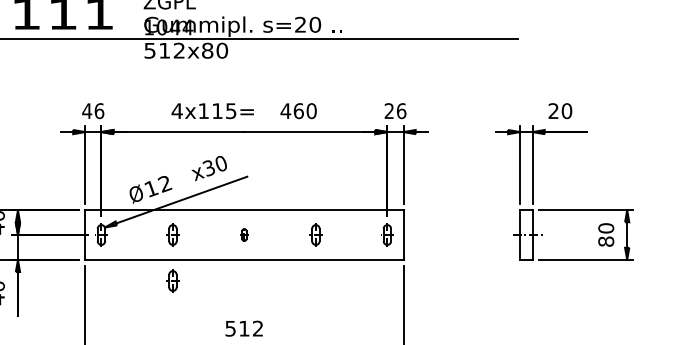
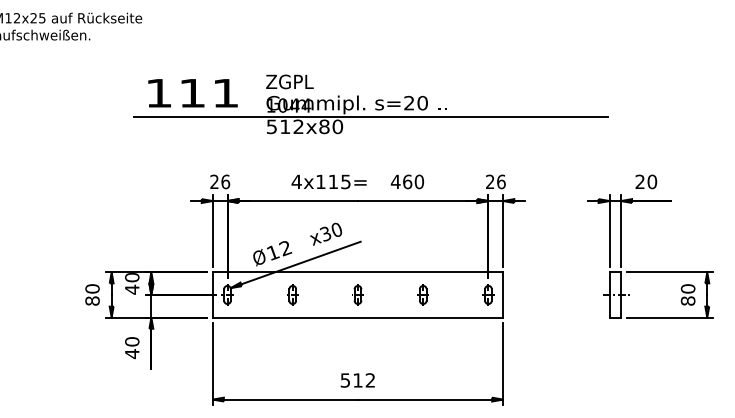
text: (87, 110) -> (214, 181), 46 -> 26
part: (243, 234) -> (357, 294), size x1.67
part: (172, 280) -> (292, 336), removed

